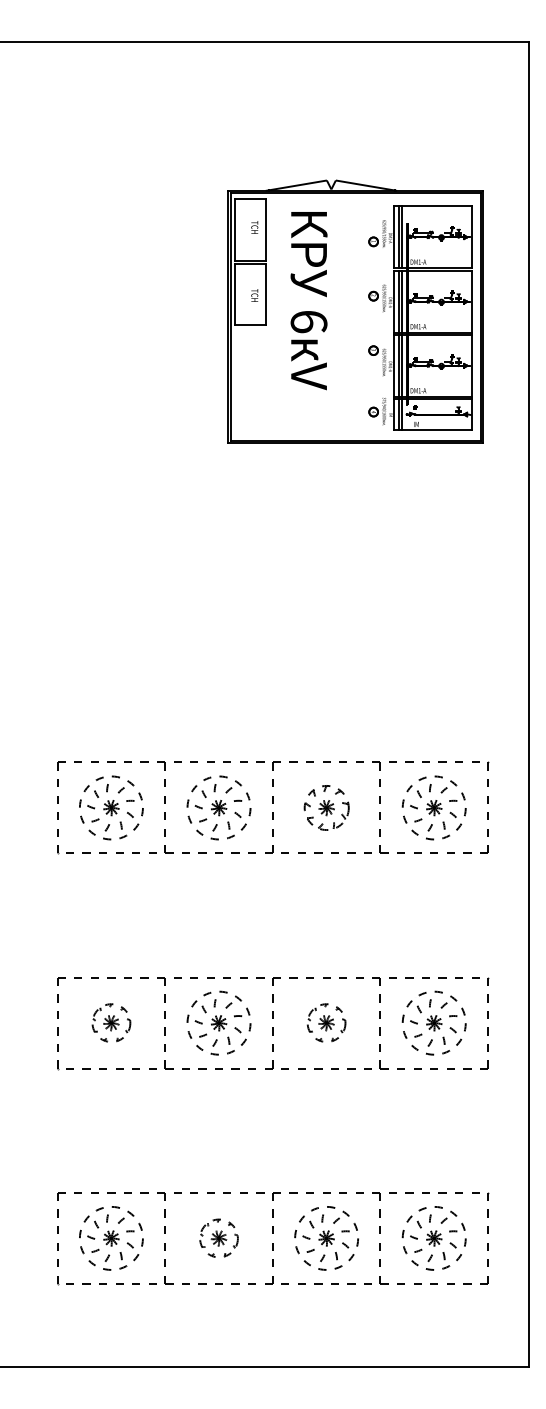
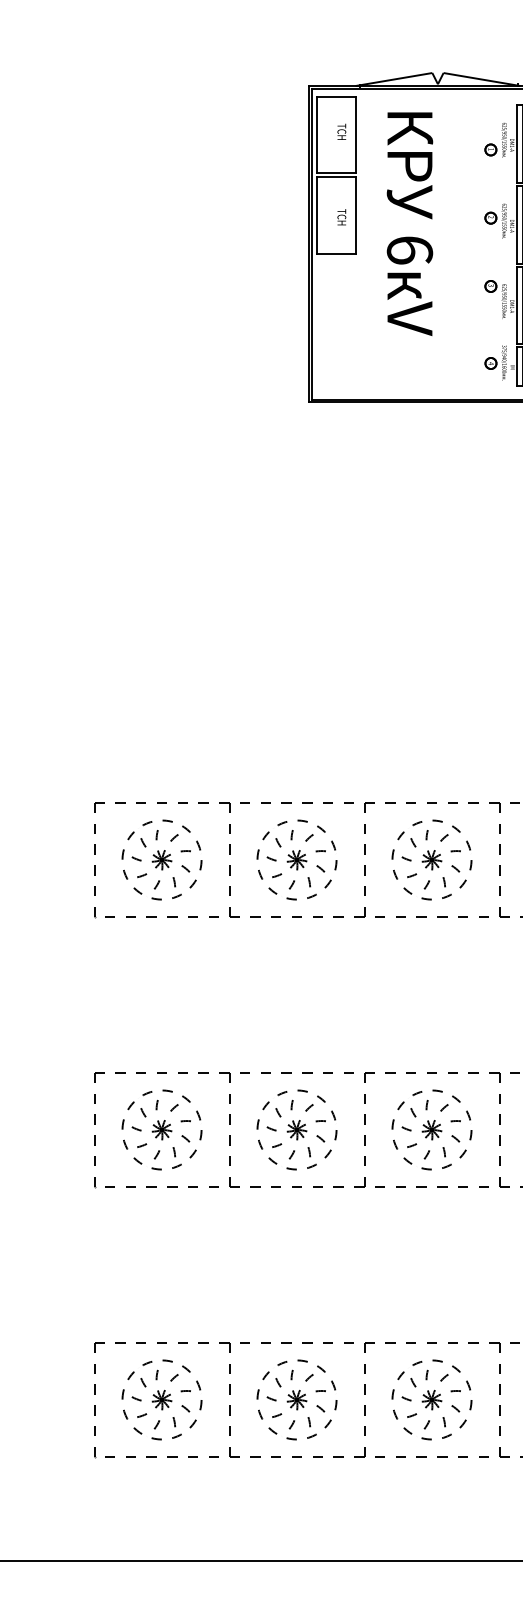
part: (326, 807) -> (431, 859), size x1.43
part: (111, 1022) -> (162, 1129), size x1.67
part: (326, 1022) -> (431, 1129), size x1.67
part: (218, 1238) -> (296, 1400), size x1.67

